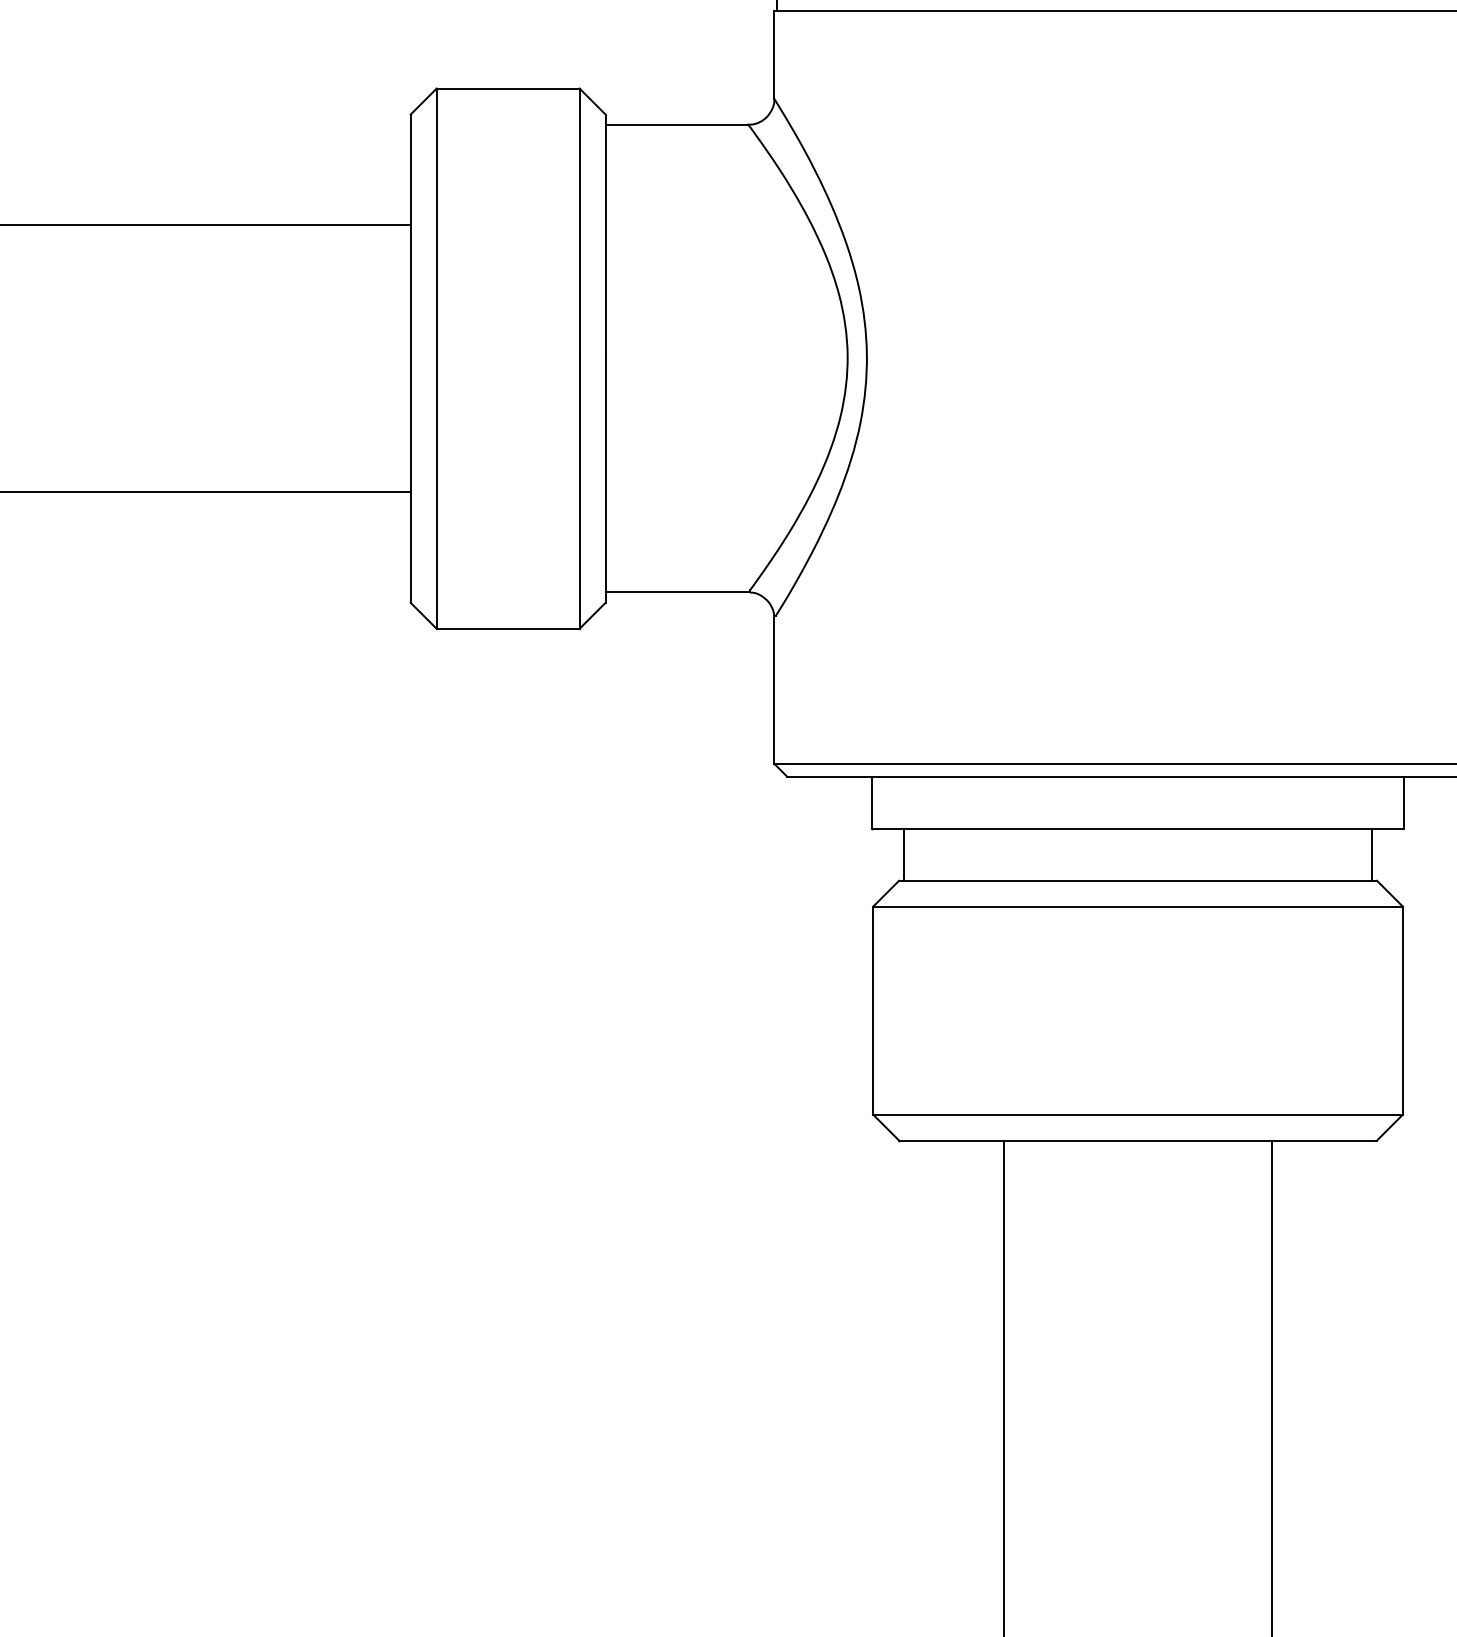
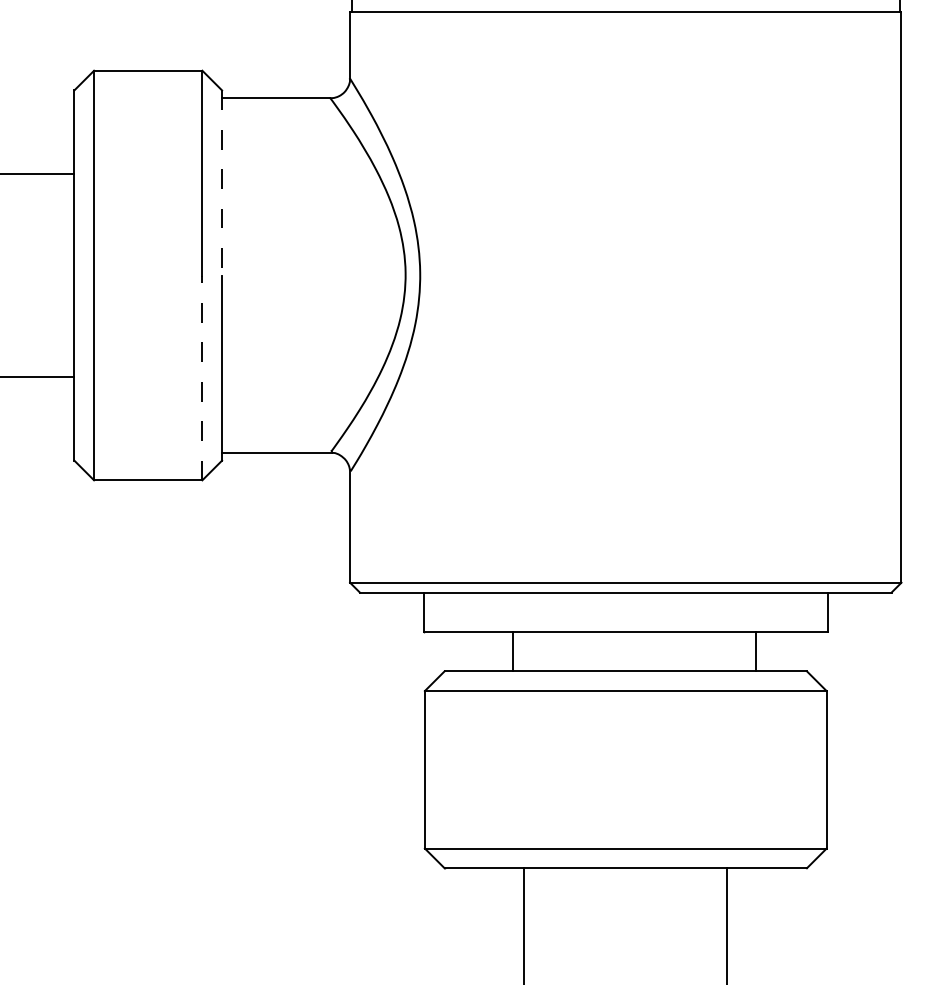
line: (605, 237) -> (222, 183), solid -> dashed
line: (579, 493) -> (202, 377), solid -> dashed
line: (904, 854) -> (513, 651), moved
line: (1371, 854) -> (755, 651), moved

